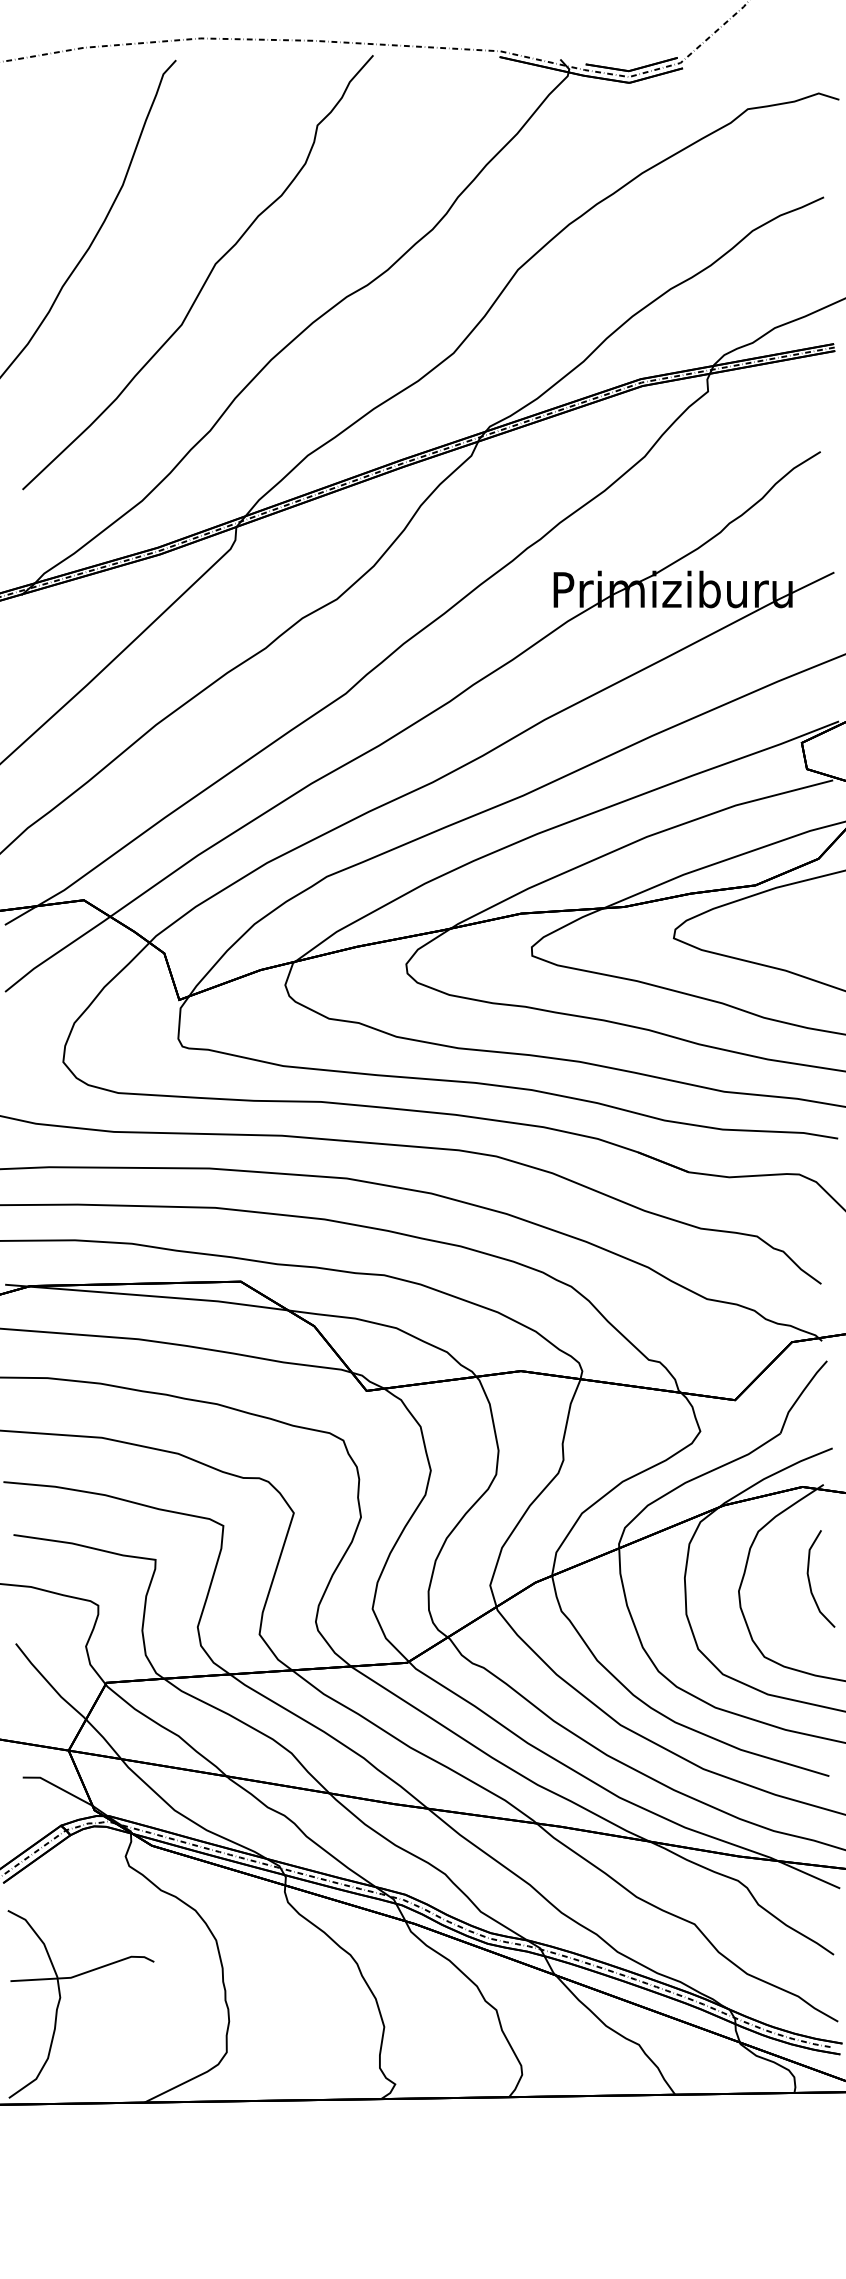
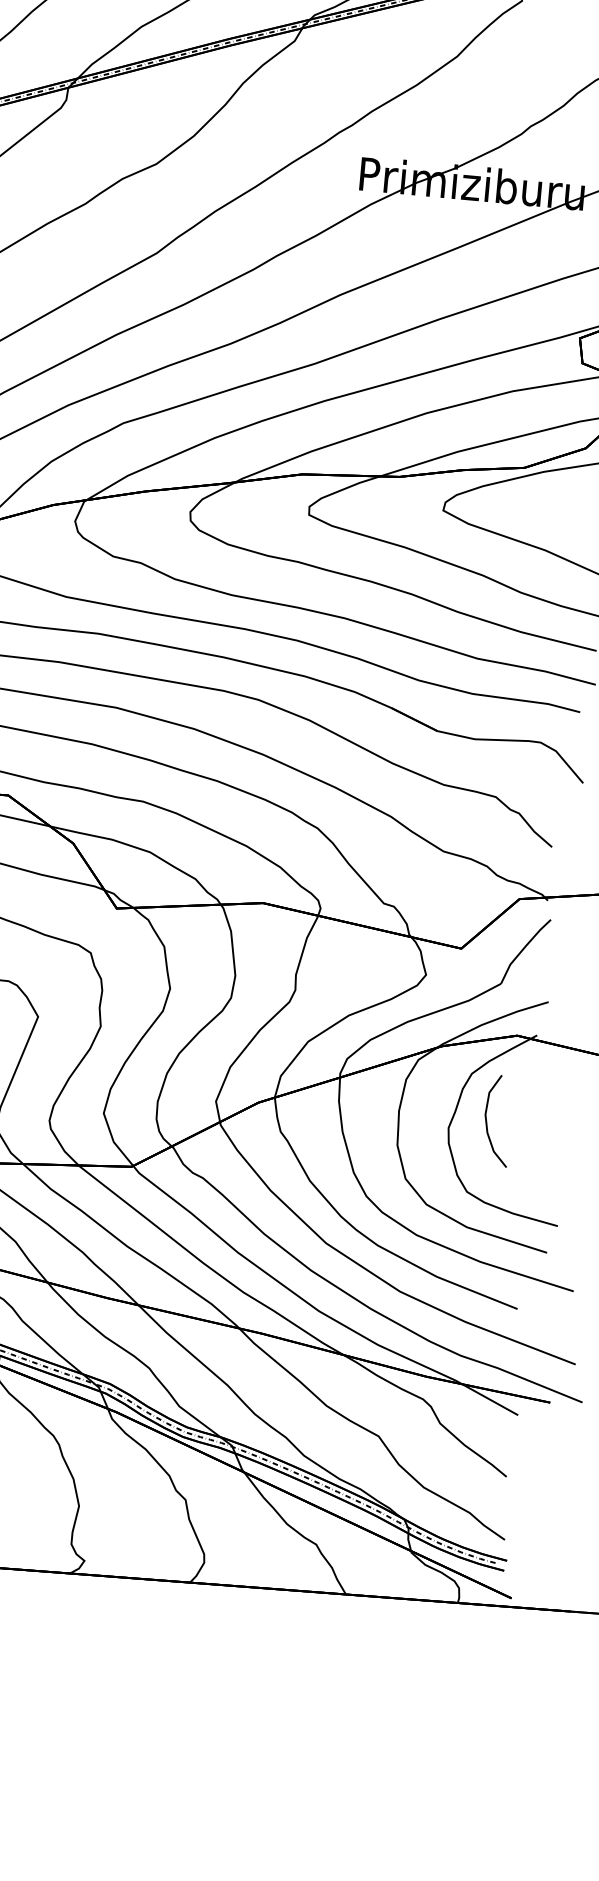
curve: (810, 1581) -> (487, 1122), moved

